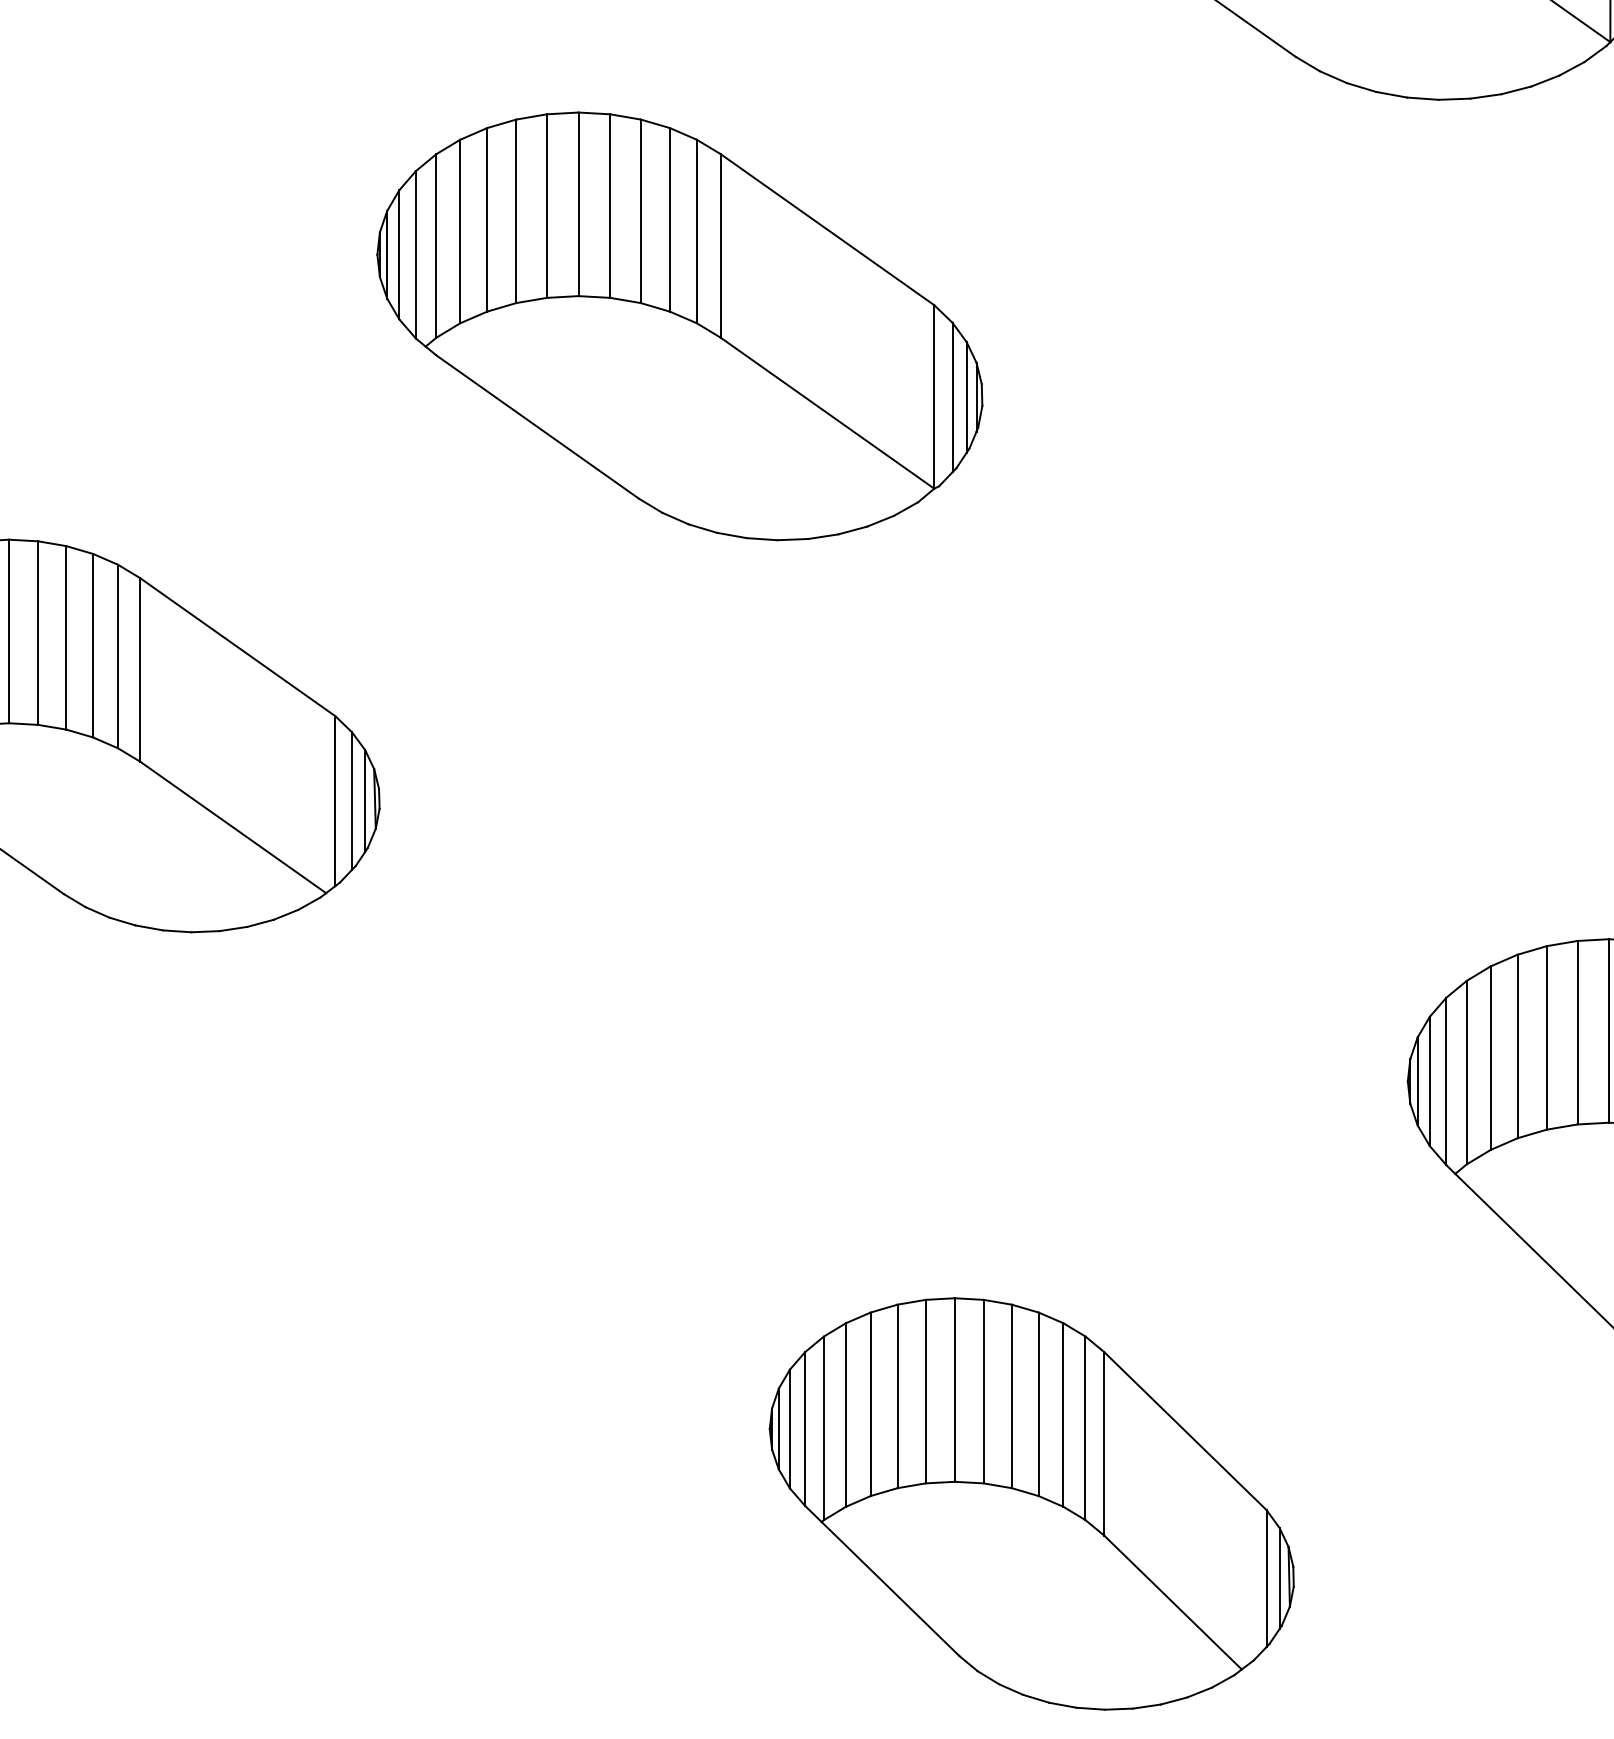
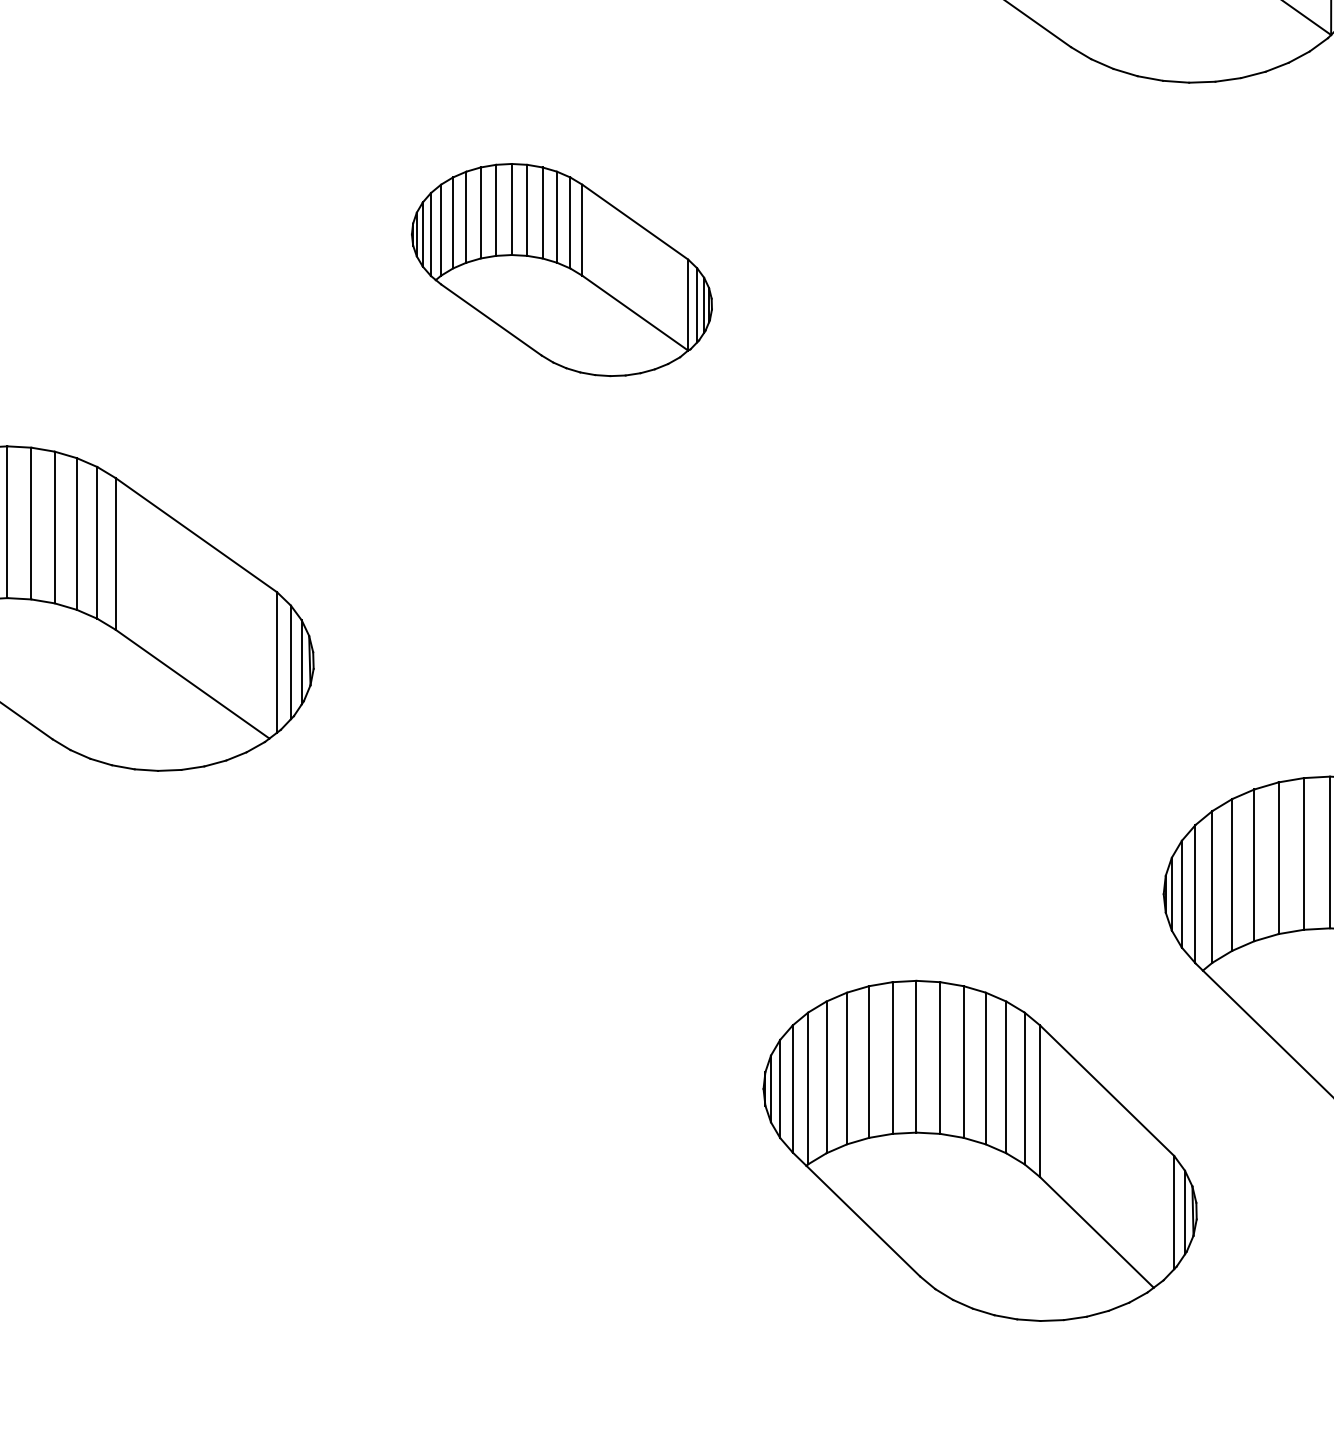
part: (679, 326) -> (561, 270), size x0.6
part: (1031, 1503) -> (979, 1150), moved

